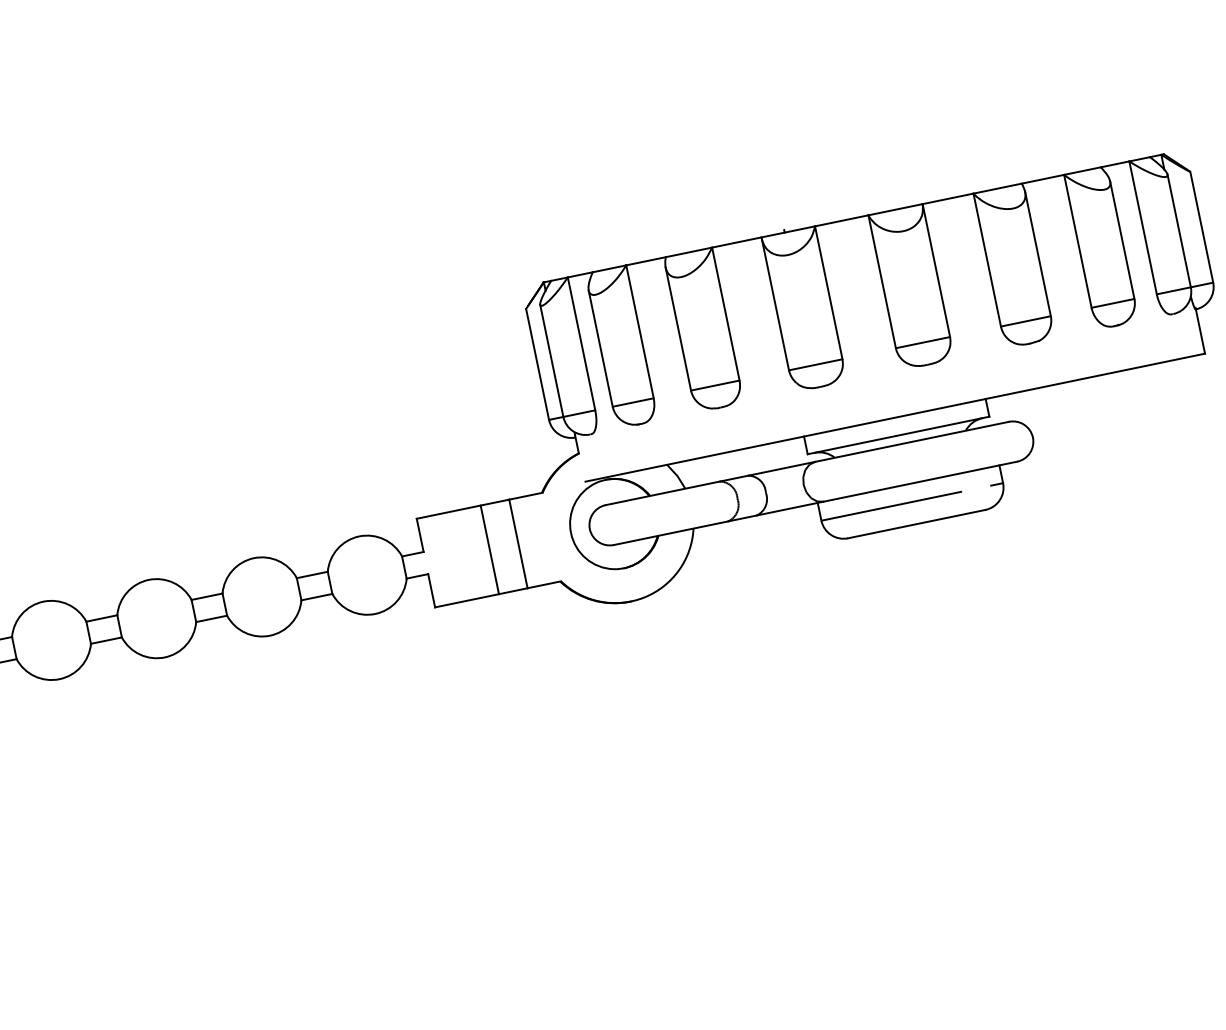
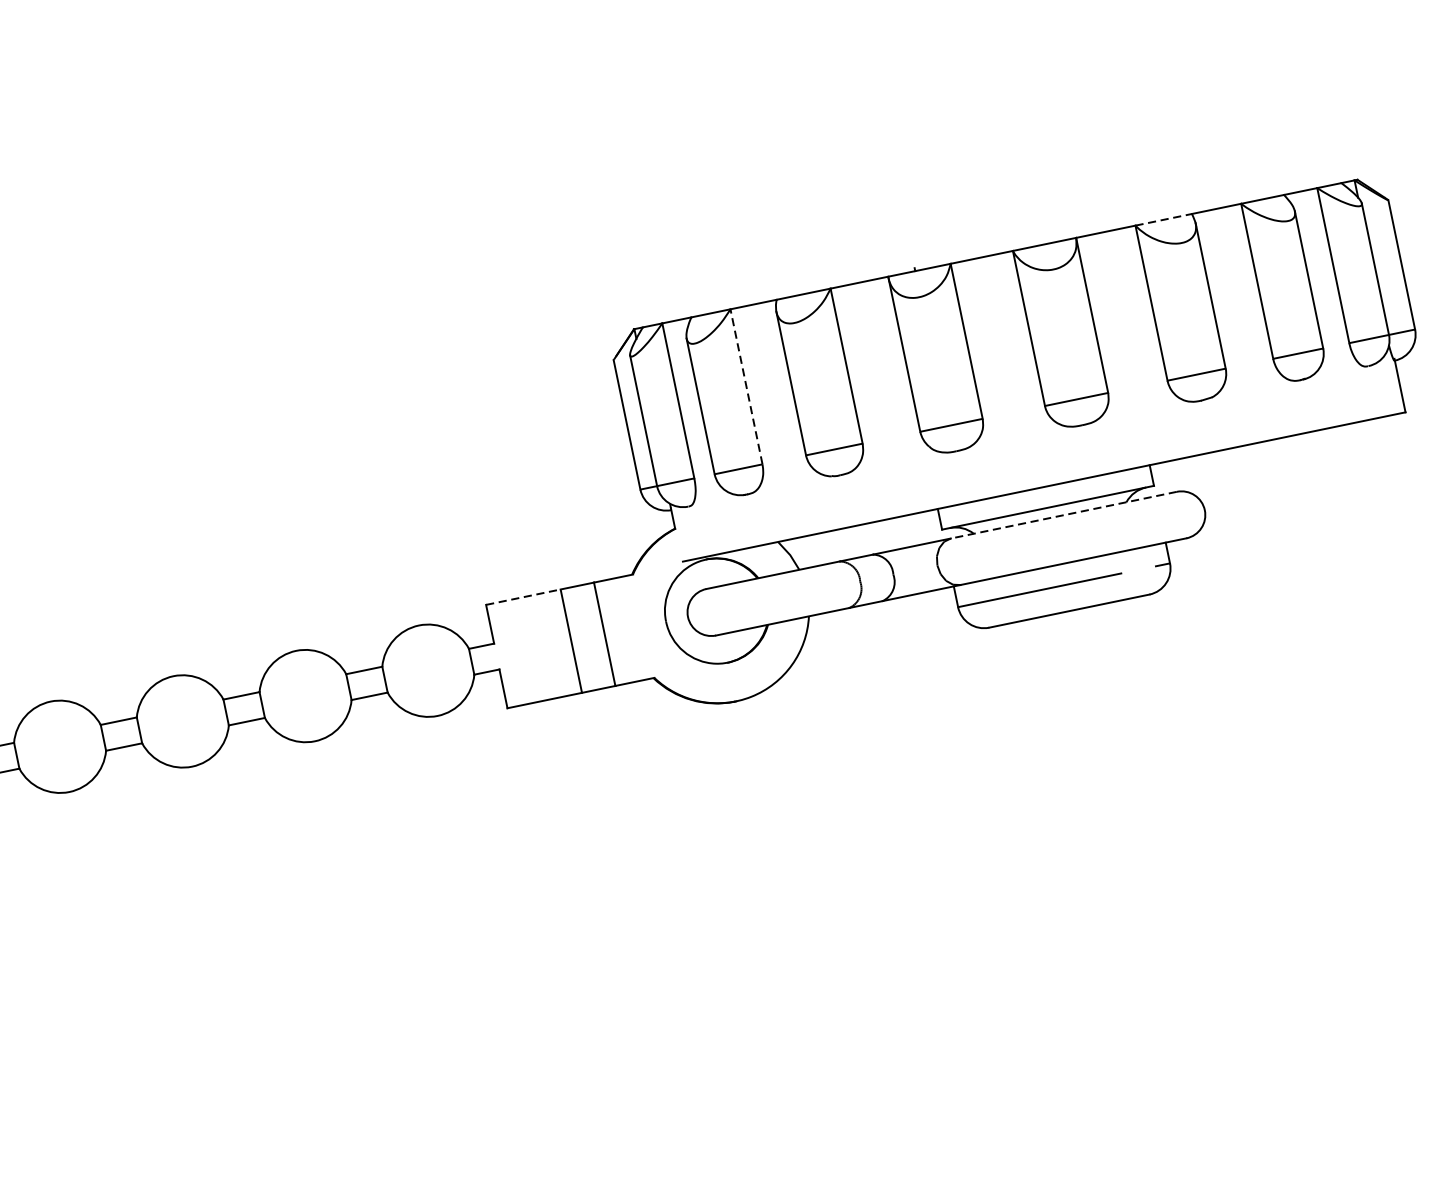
line: (997, 188) -> (1163, 219), solid -> dashed
line: (640, 331) -> (747, 386), solid -> dashed
line: (912, 441) -> (1064, 514), solid -> dashed
line: (448, 512) -> (523, 597), solid -> dashed

